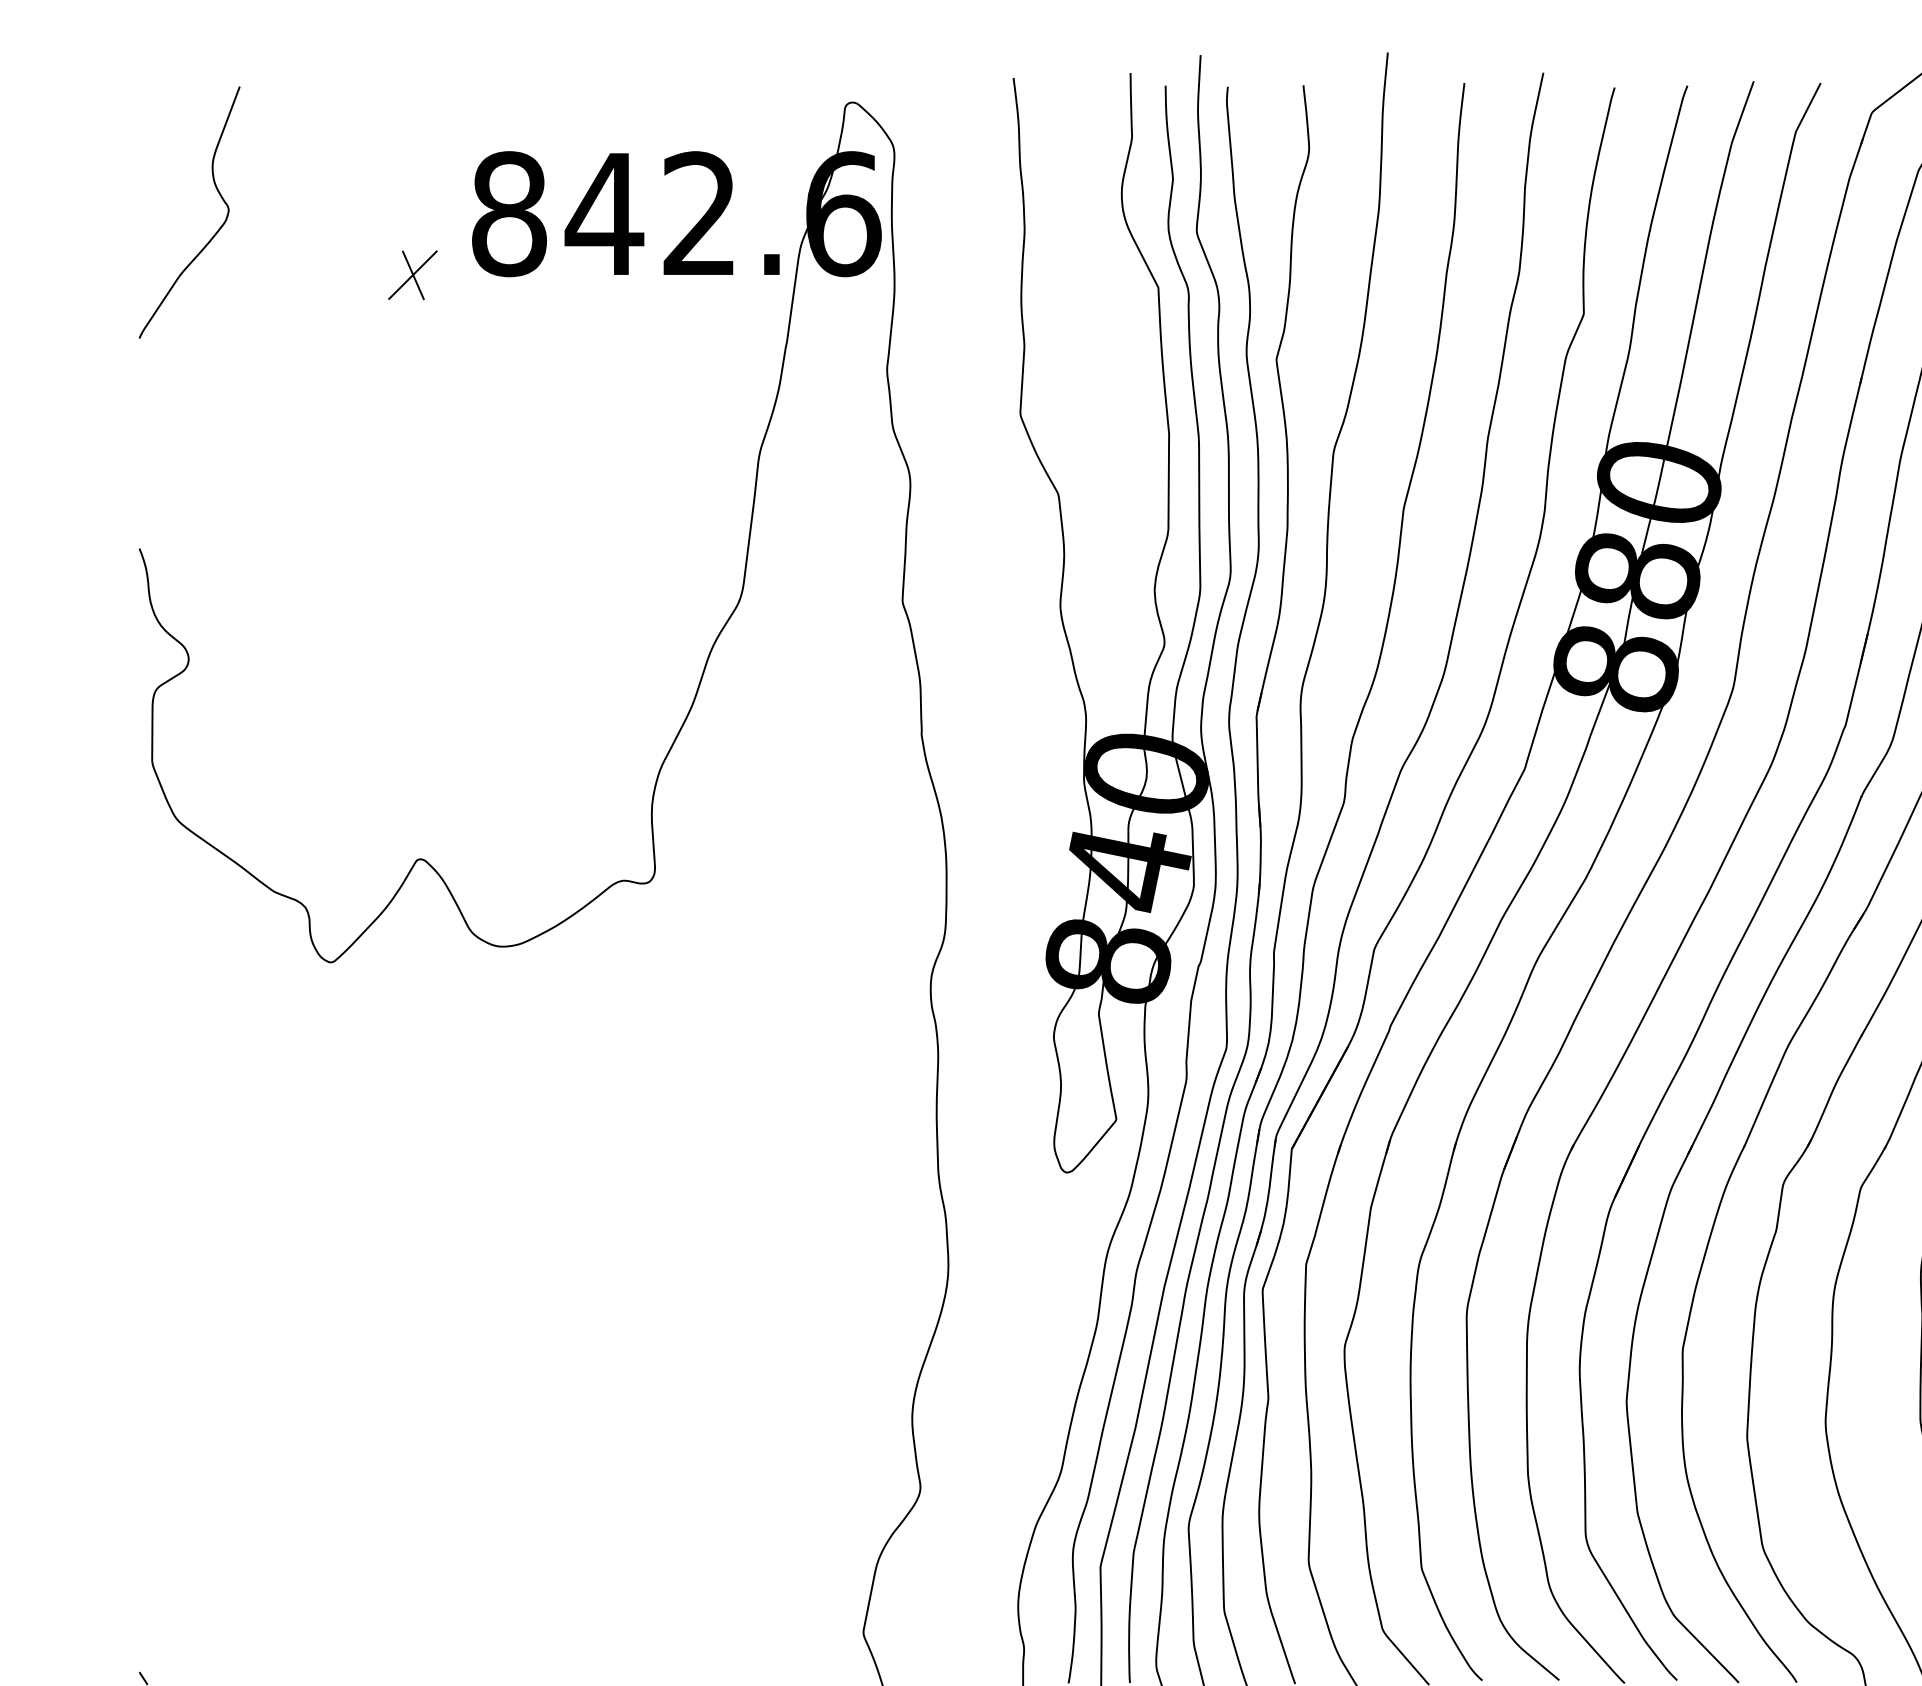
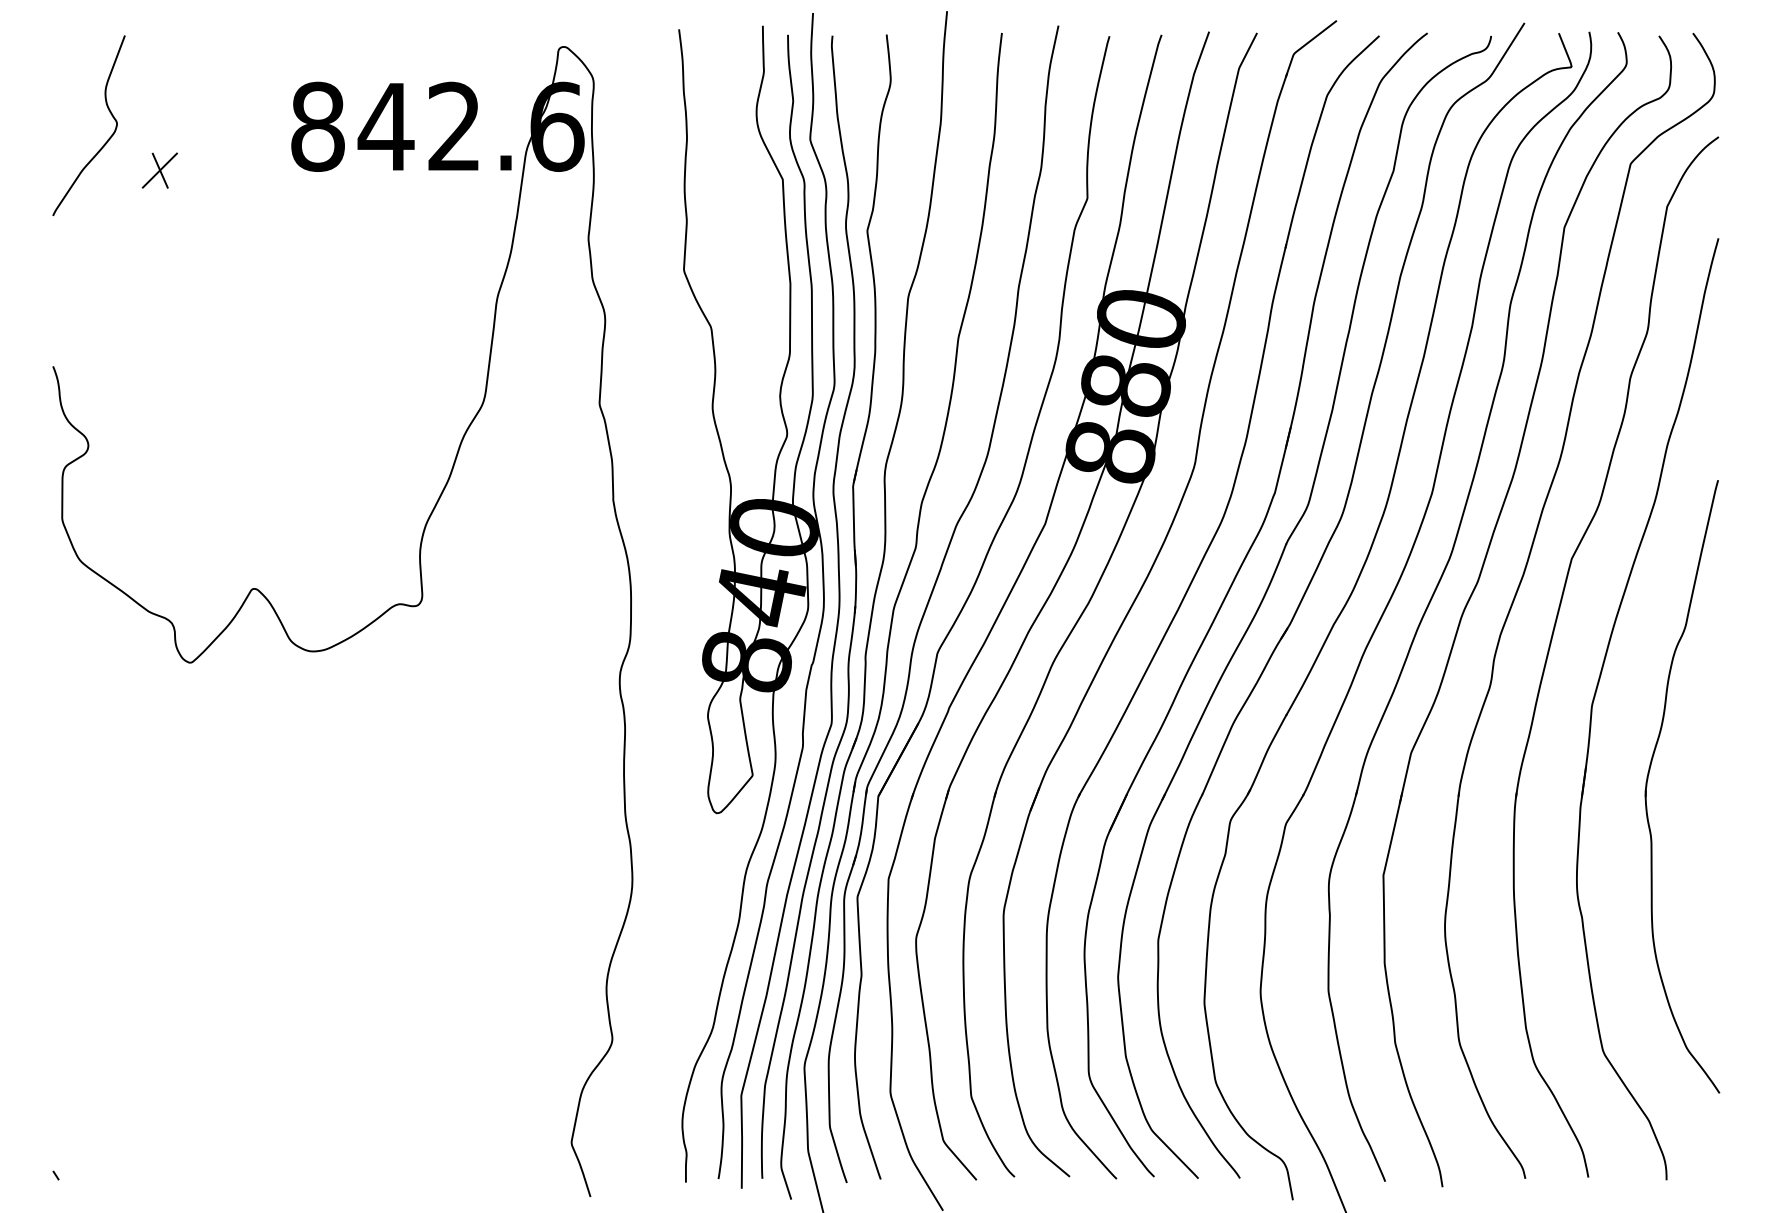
part: (412, 275) -> (159, 170), moved

